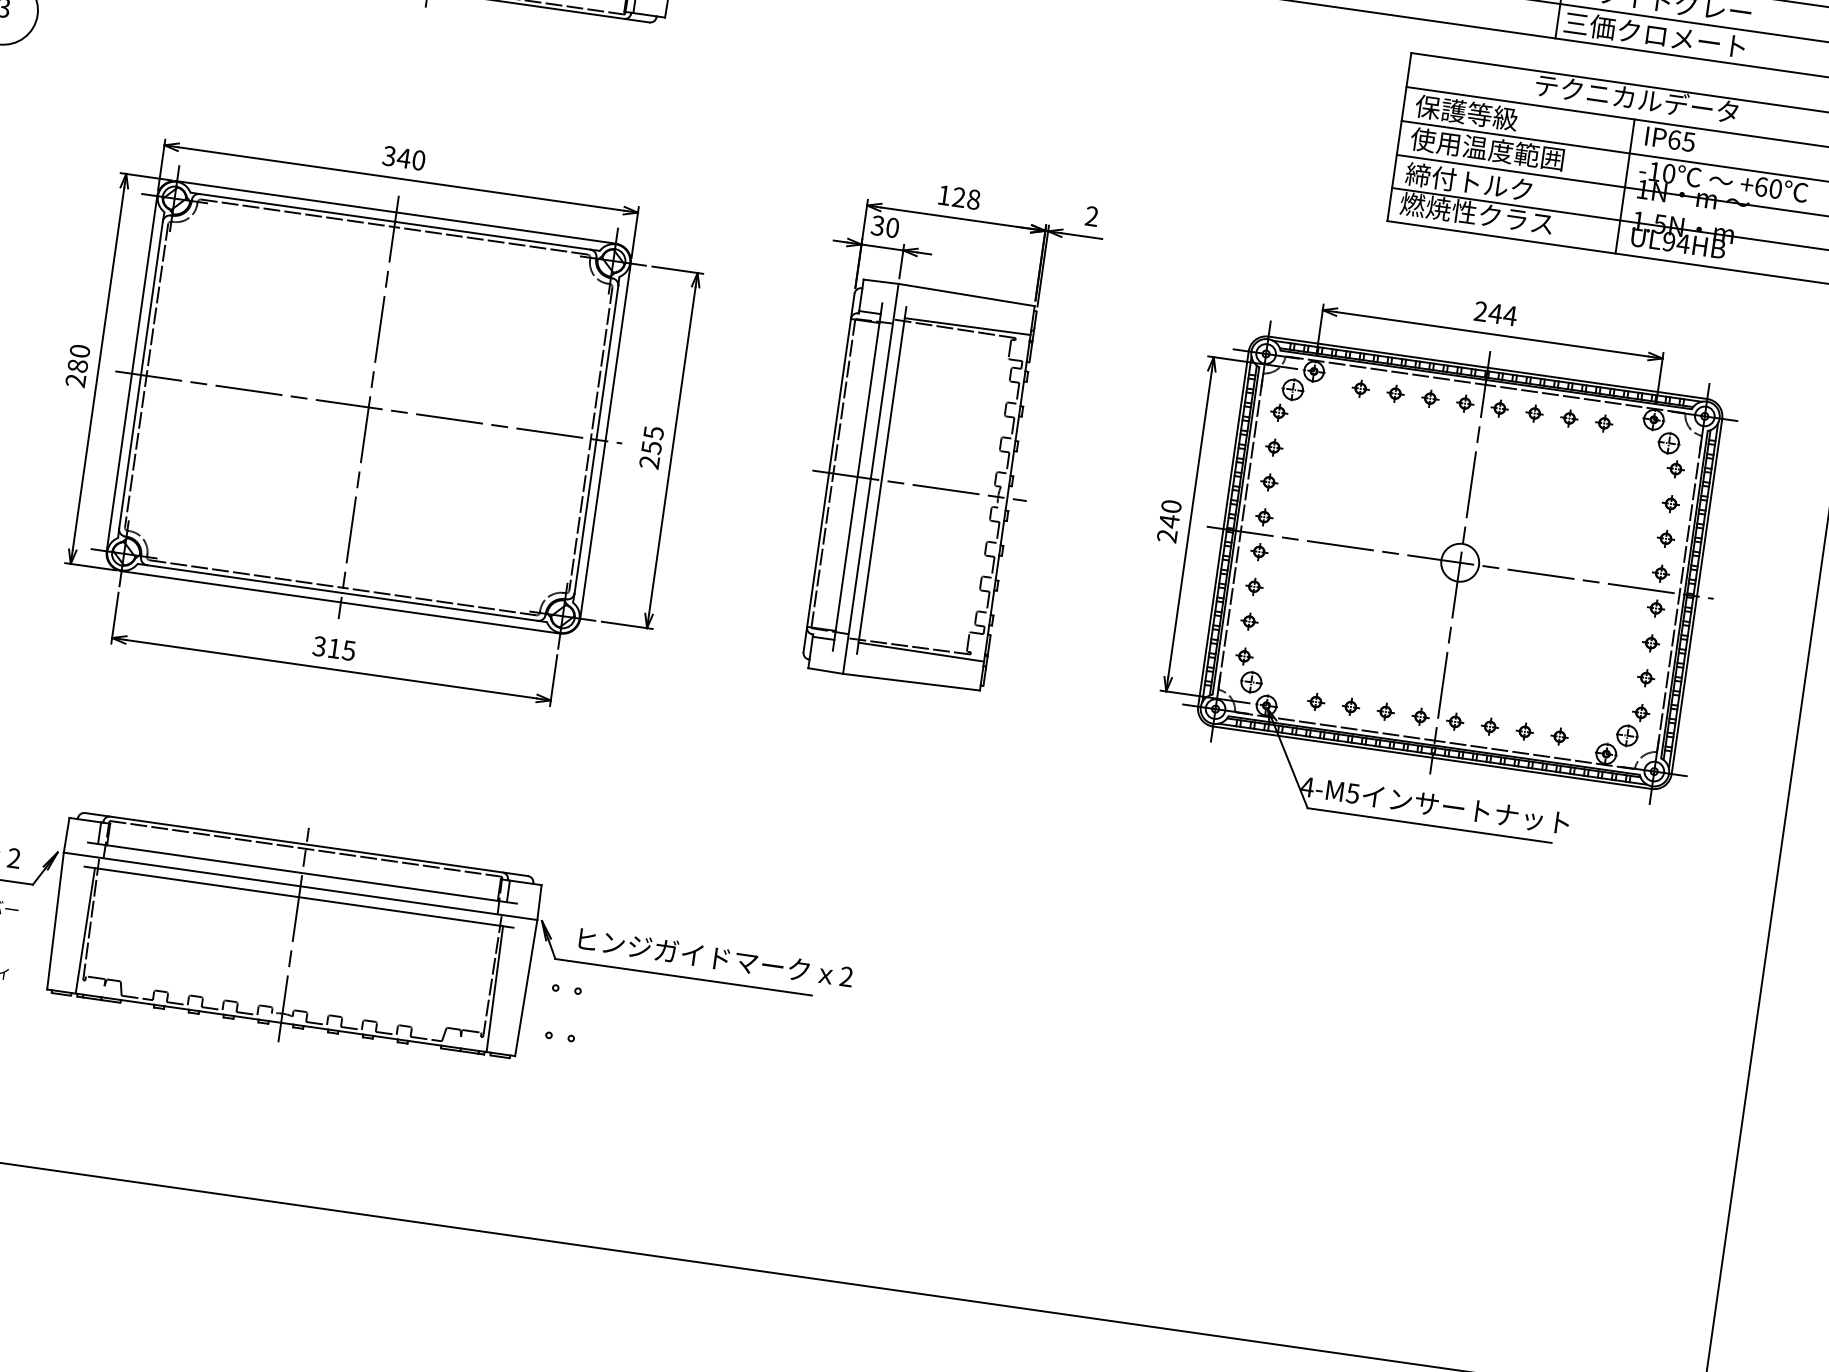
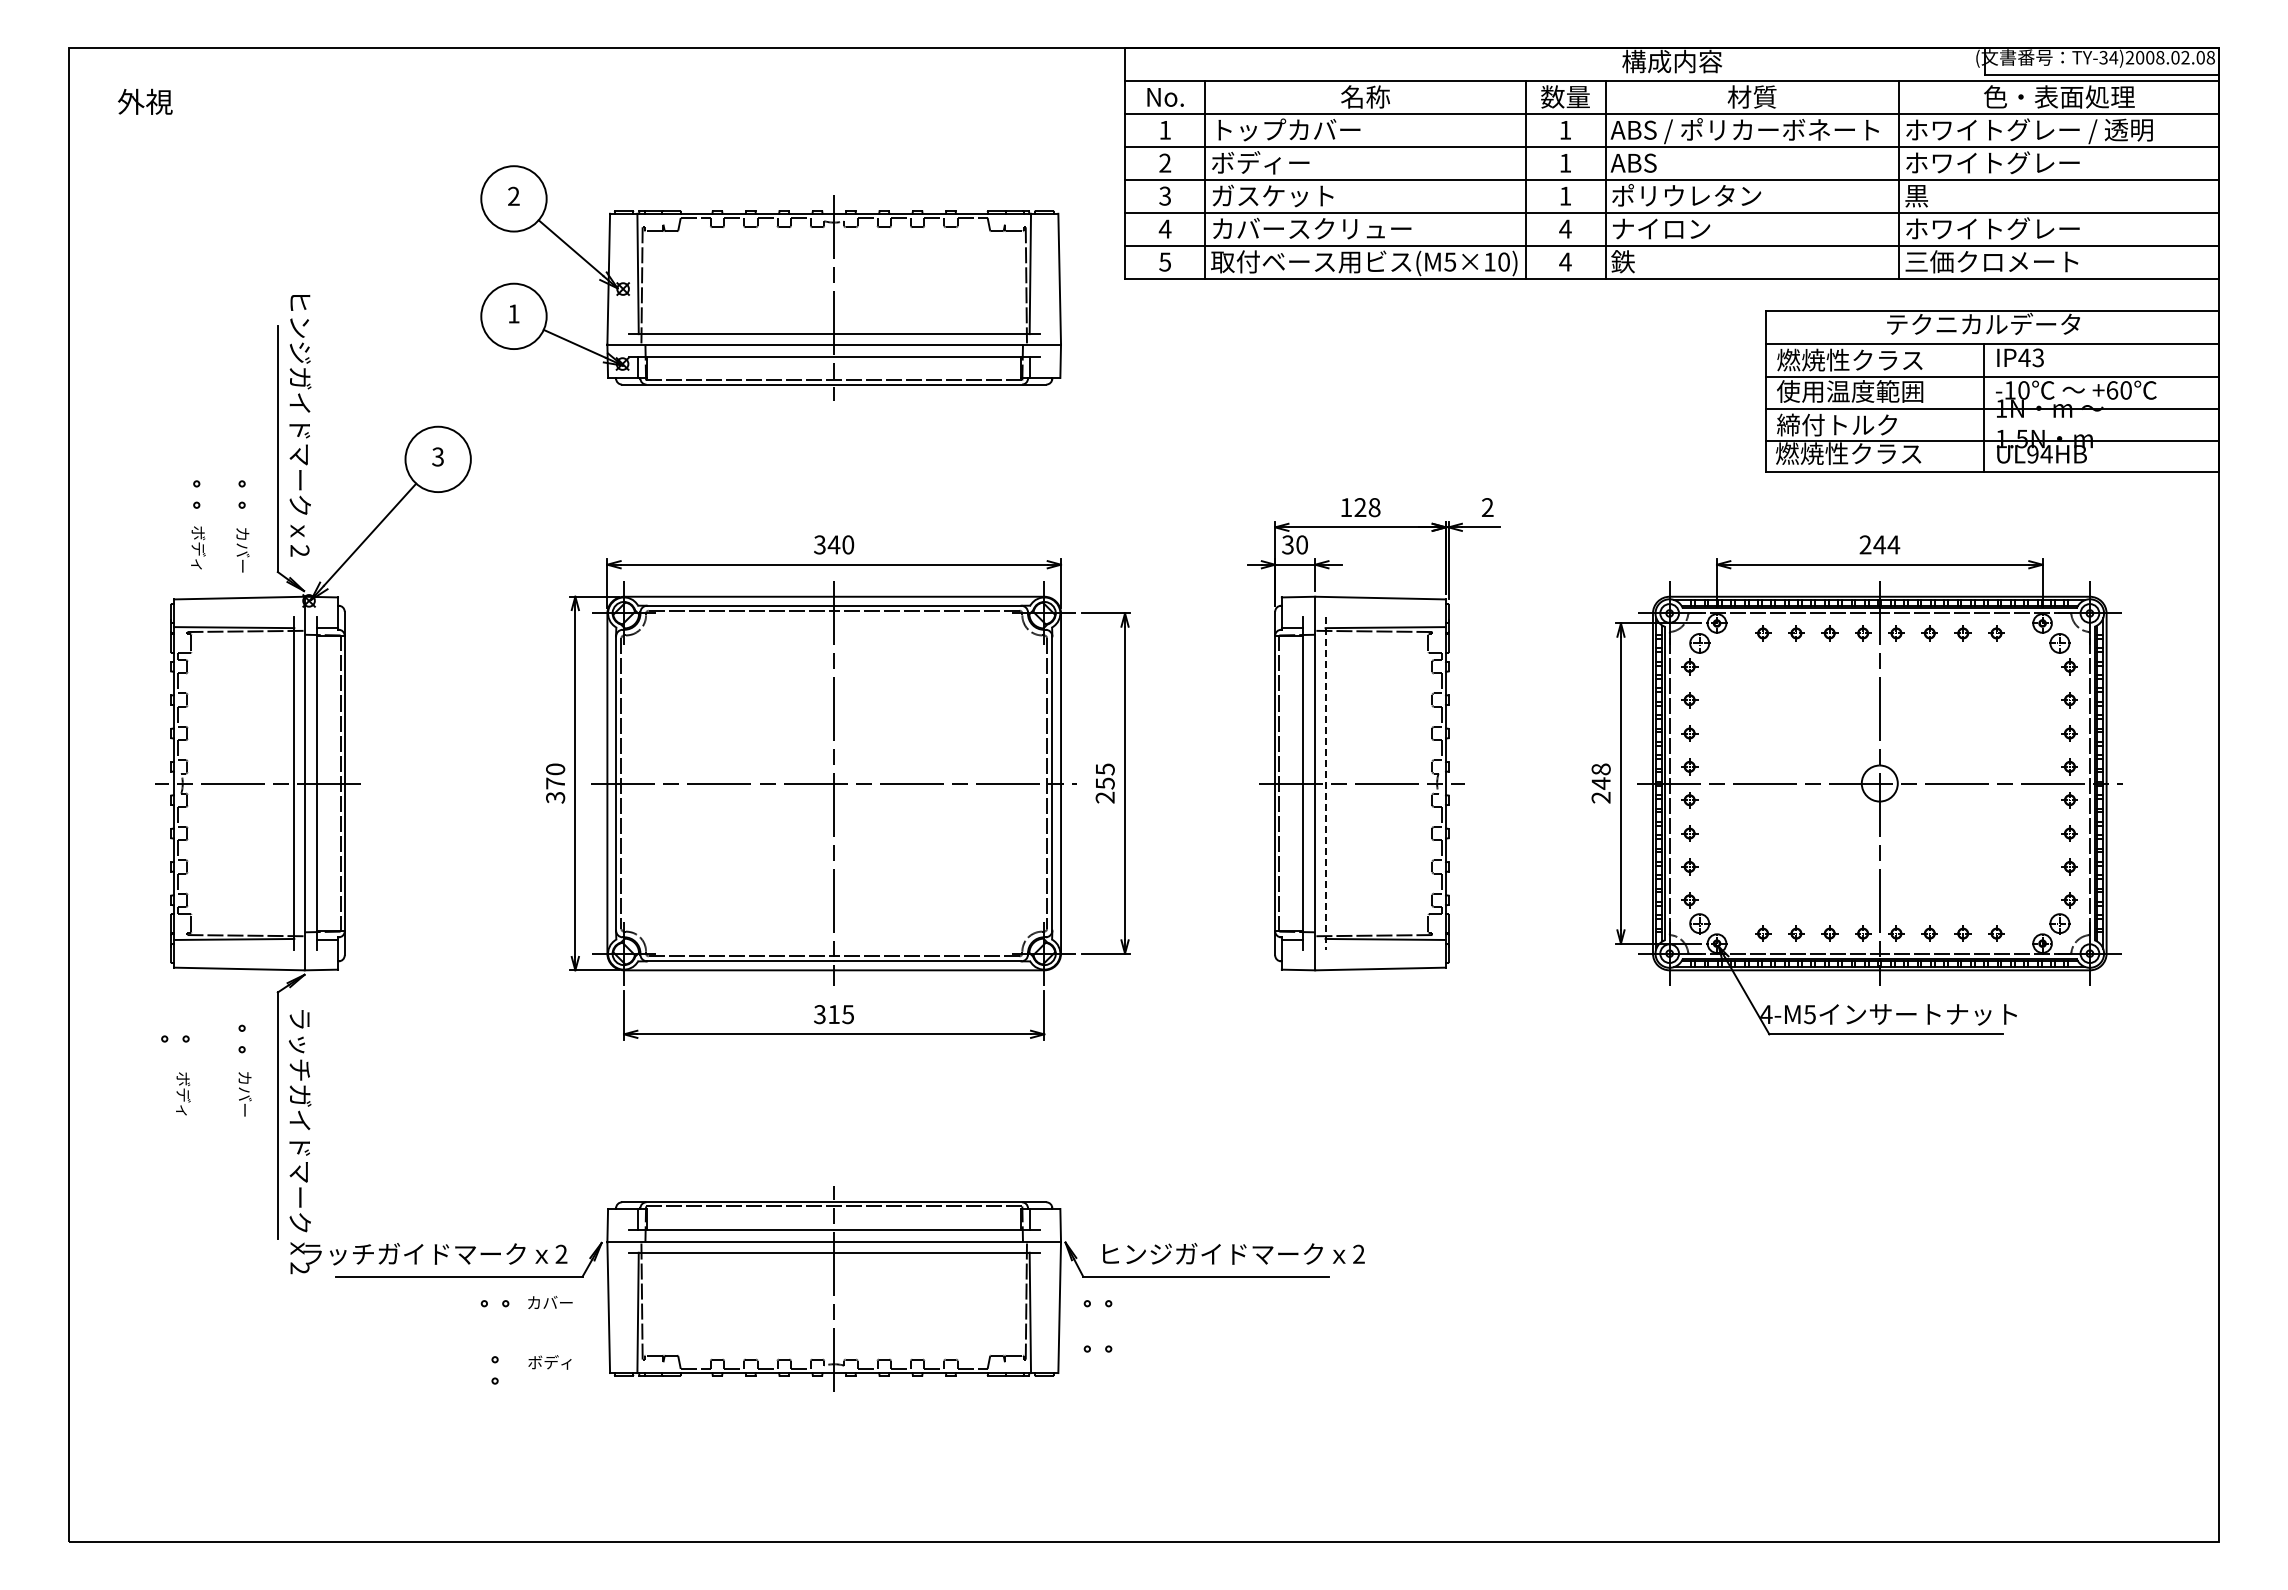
text: (1491, 115) -> (1849, 359), 保護等級 -> 燃焼性クラス
text: (1680, 140) -> (2030, 357), IP65 -> IP43
text: (76, 373) -> (555, 790), 280 -> 370
line: (881, 481) -> (1325, 784), solid -> dashed
text: (1171, 506) -> (1601, 769), 240 -> 248

